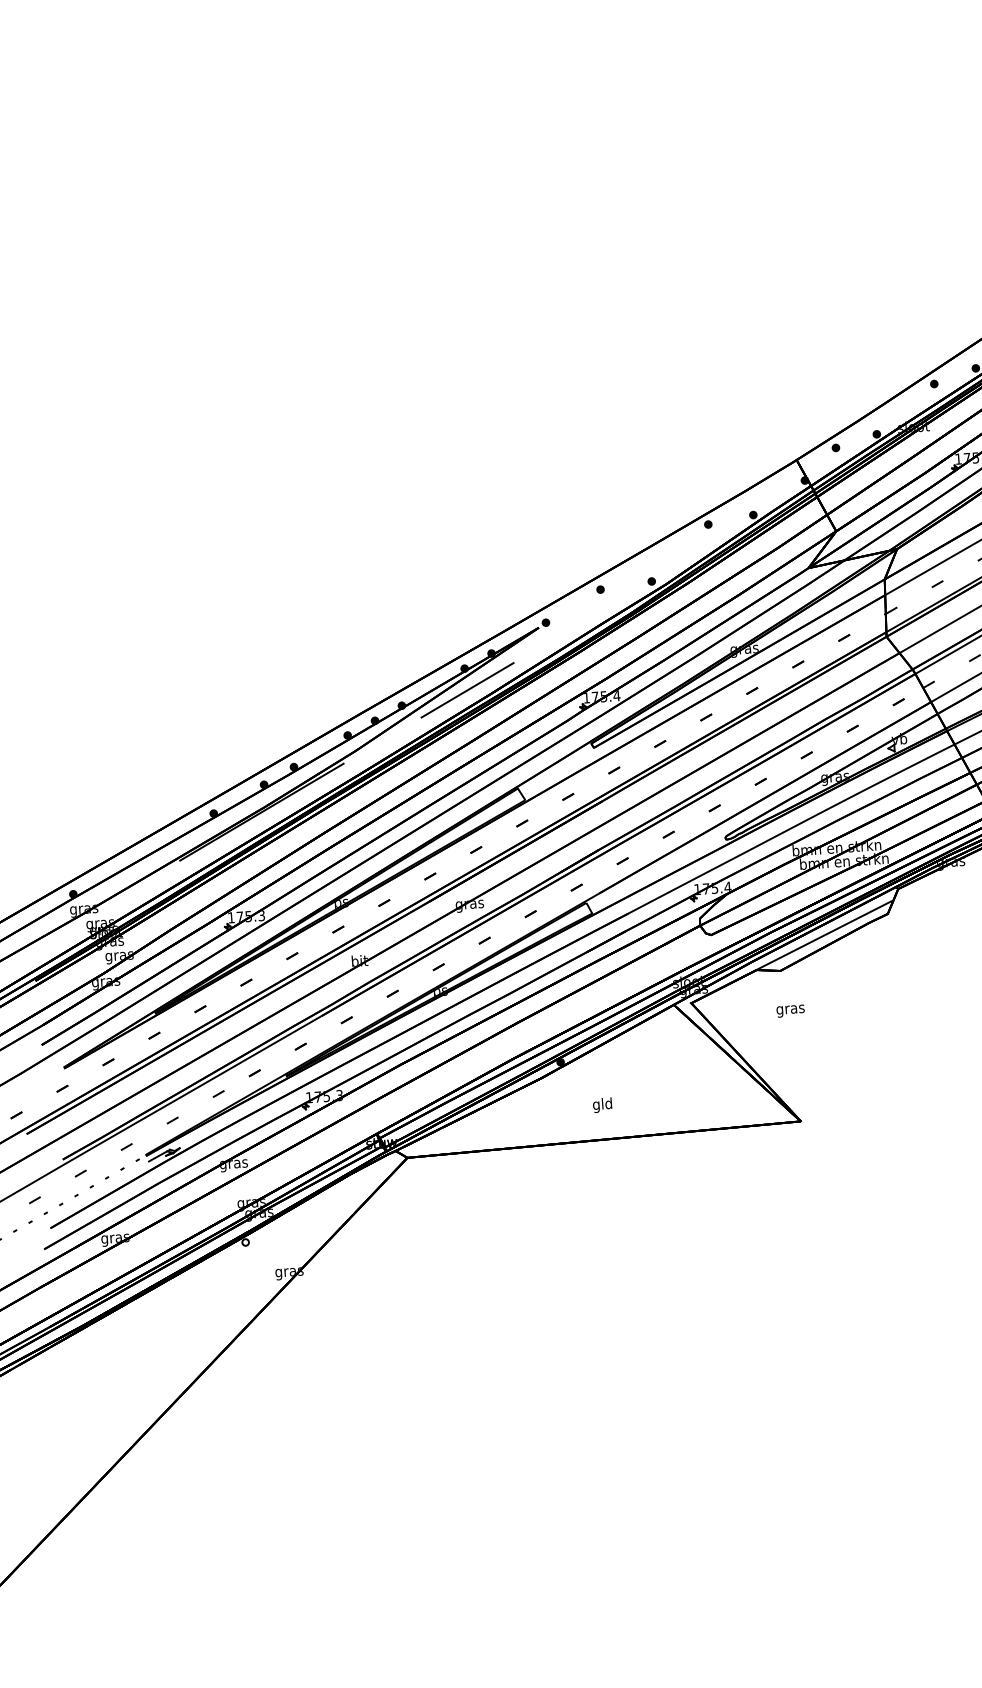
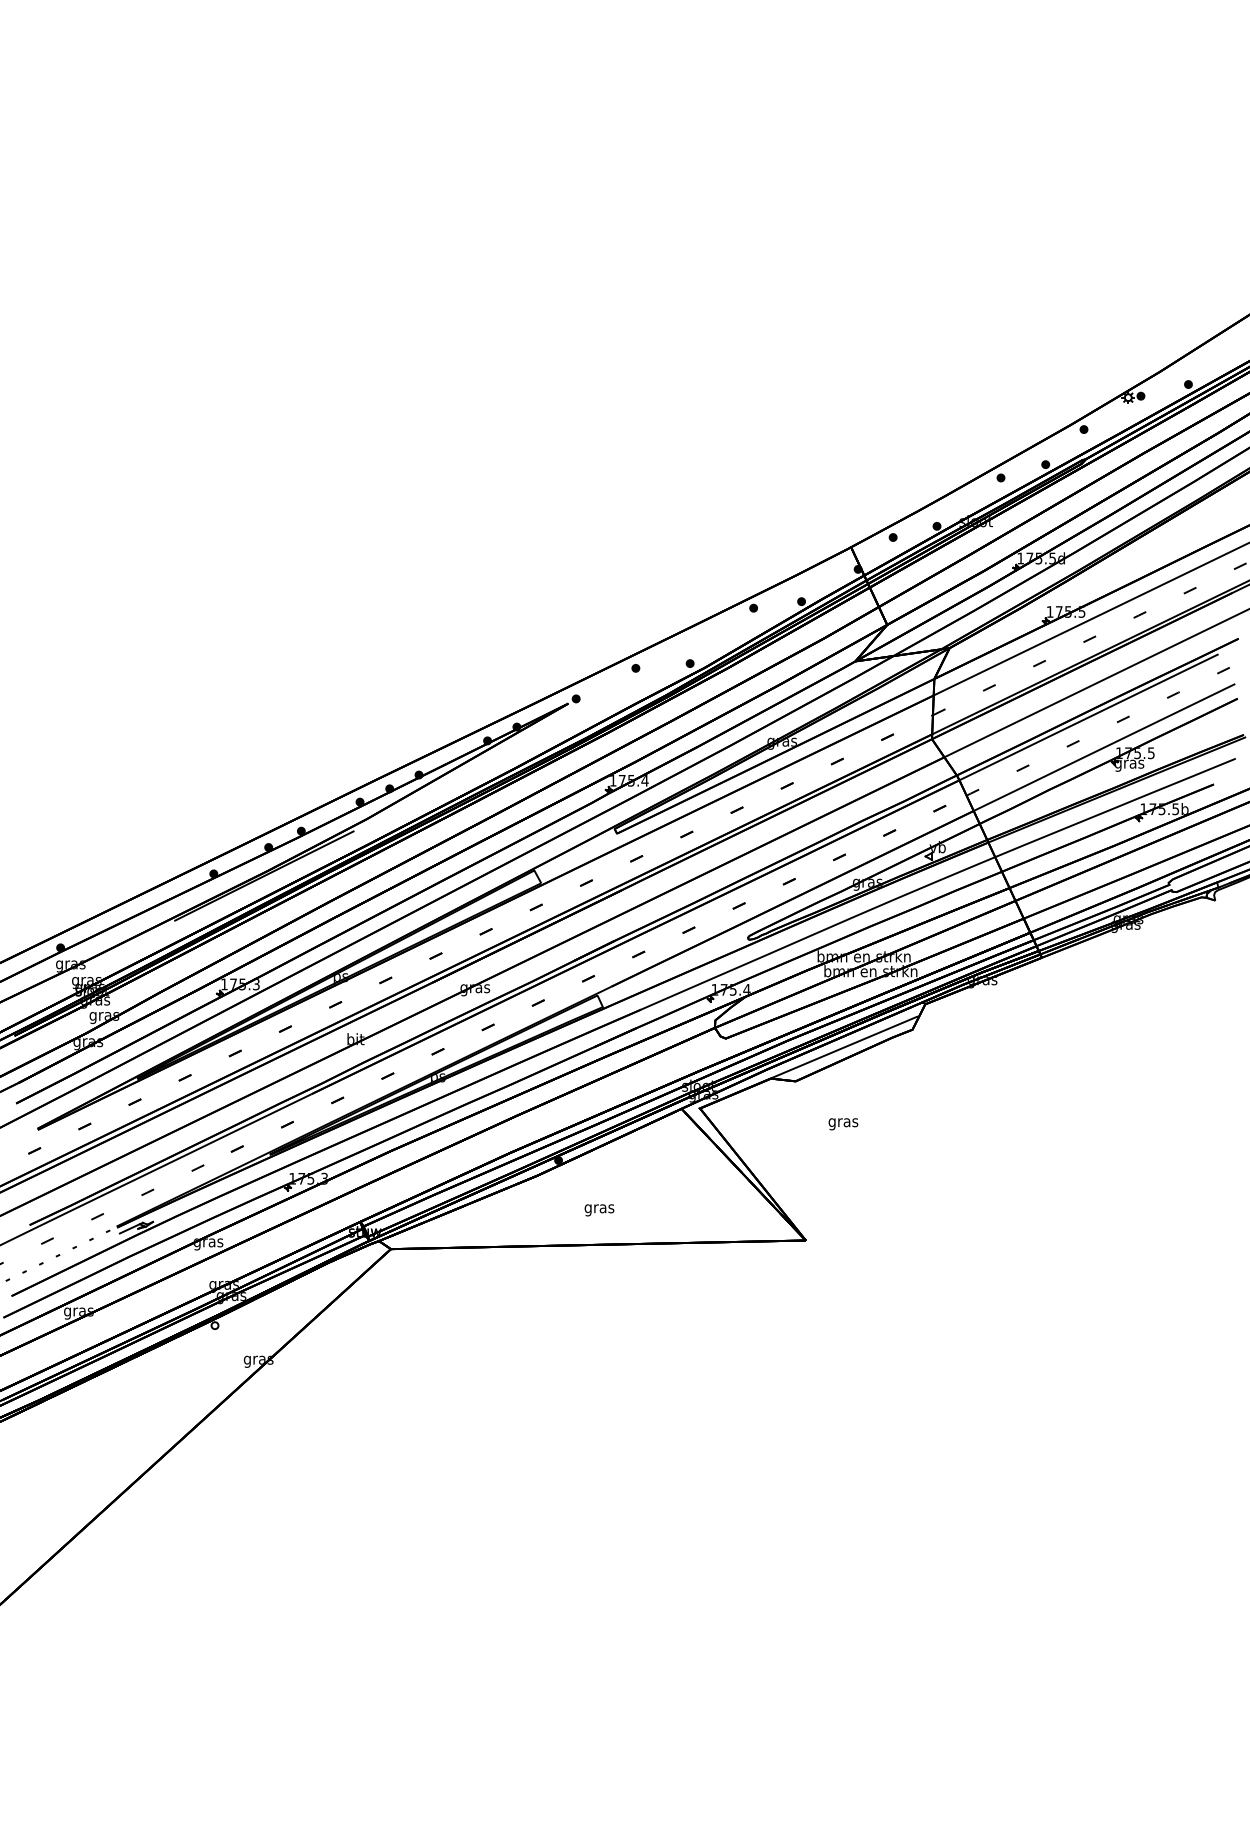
line: (467, 690) -> (488, 763), removed
text: (790, 1011) -> (843, 1124), moved
text: (602, 1105) -> (599, 1208), gld -> gras

